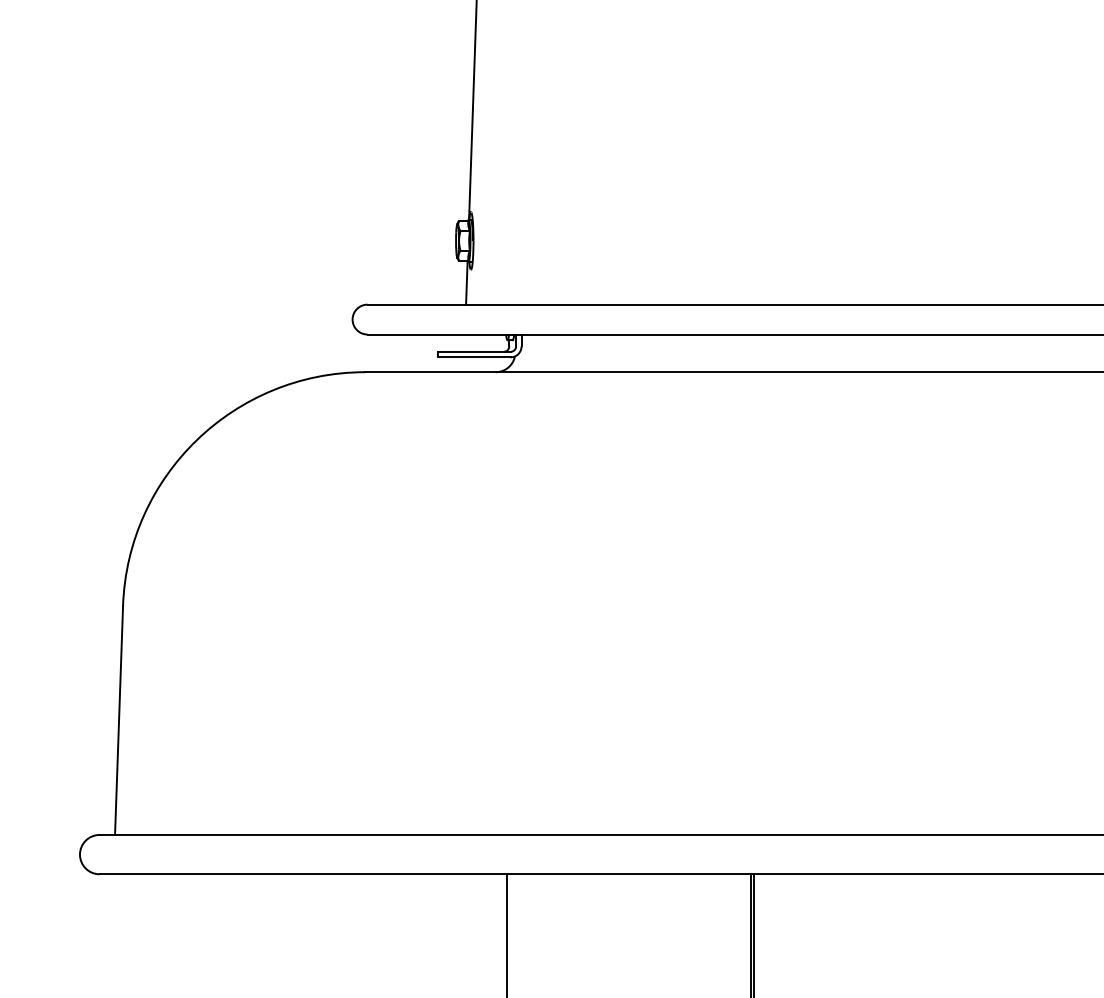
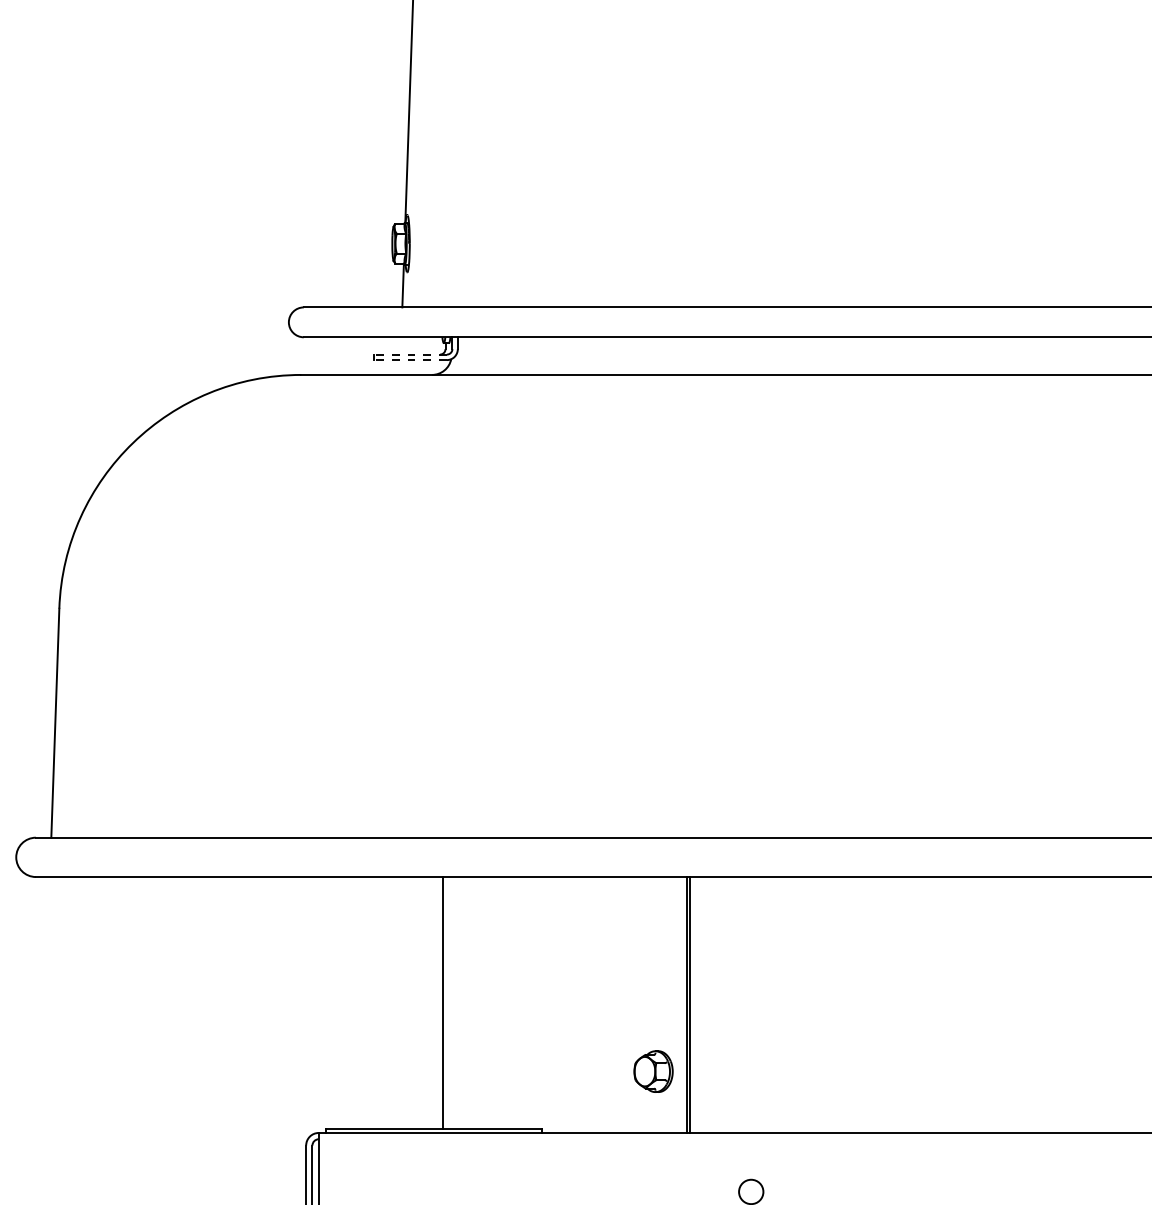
line: (474, 351) -> (410, 354), solid -> dashed
line: (474, 357) -> (410, 360), solid -> dashed

